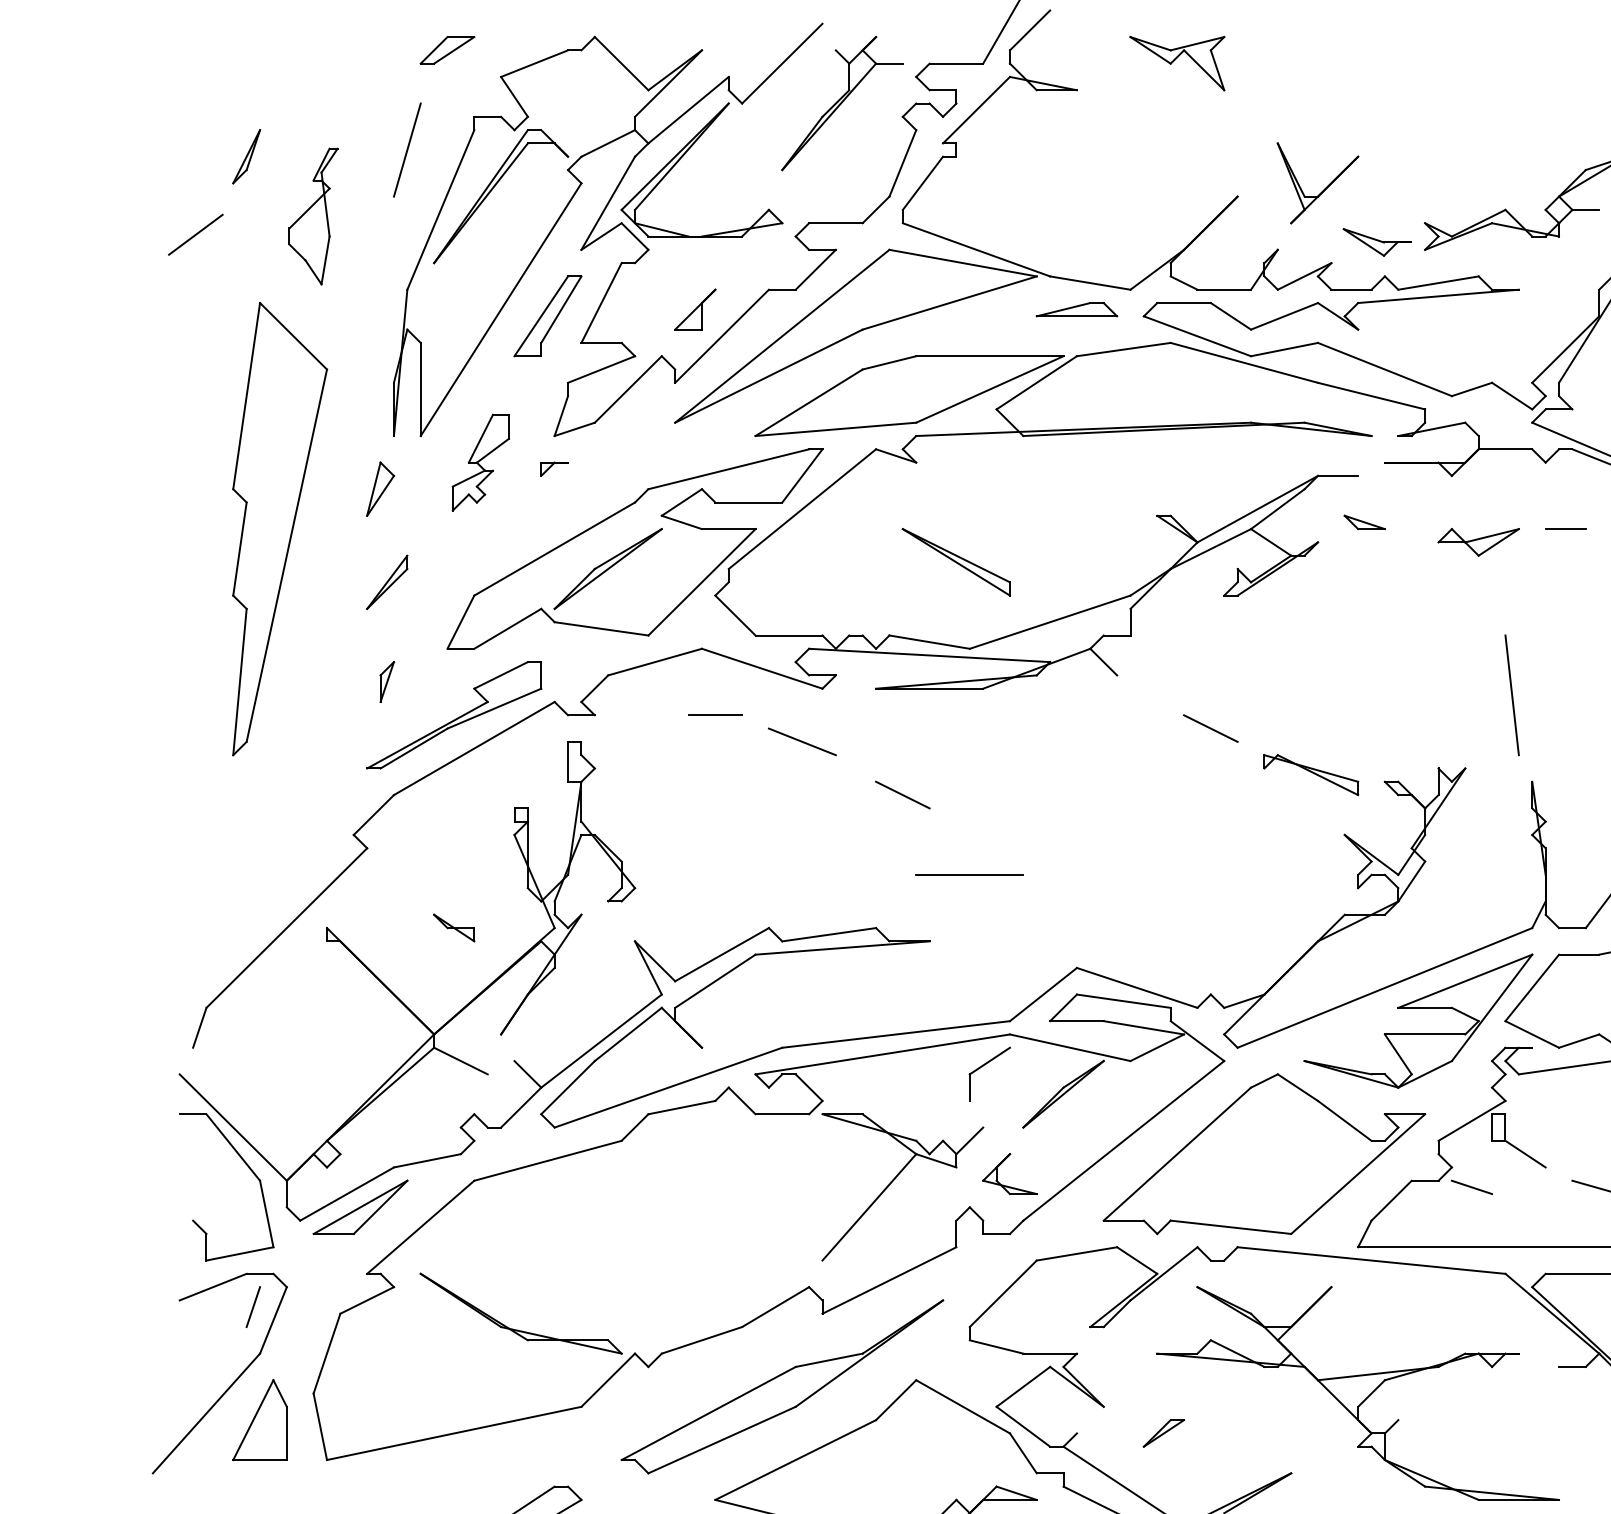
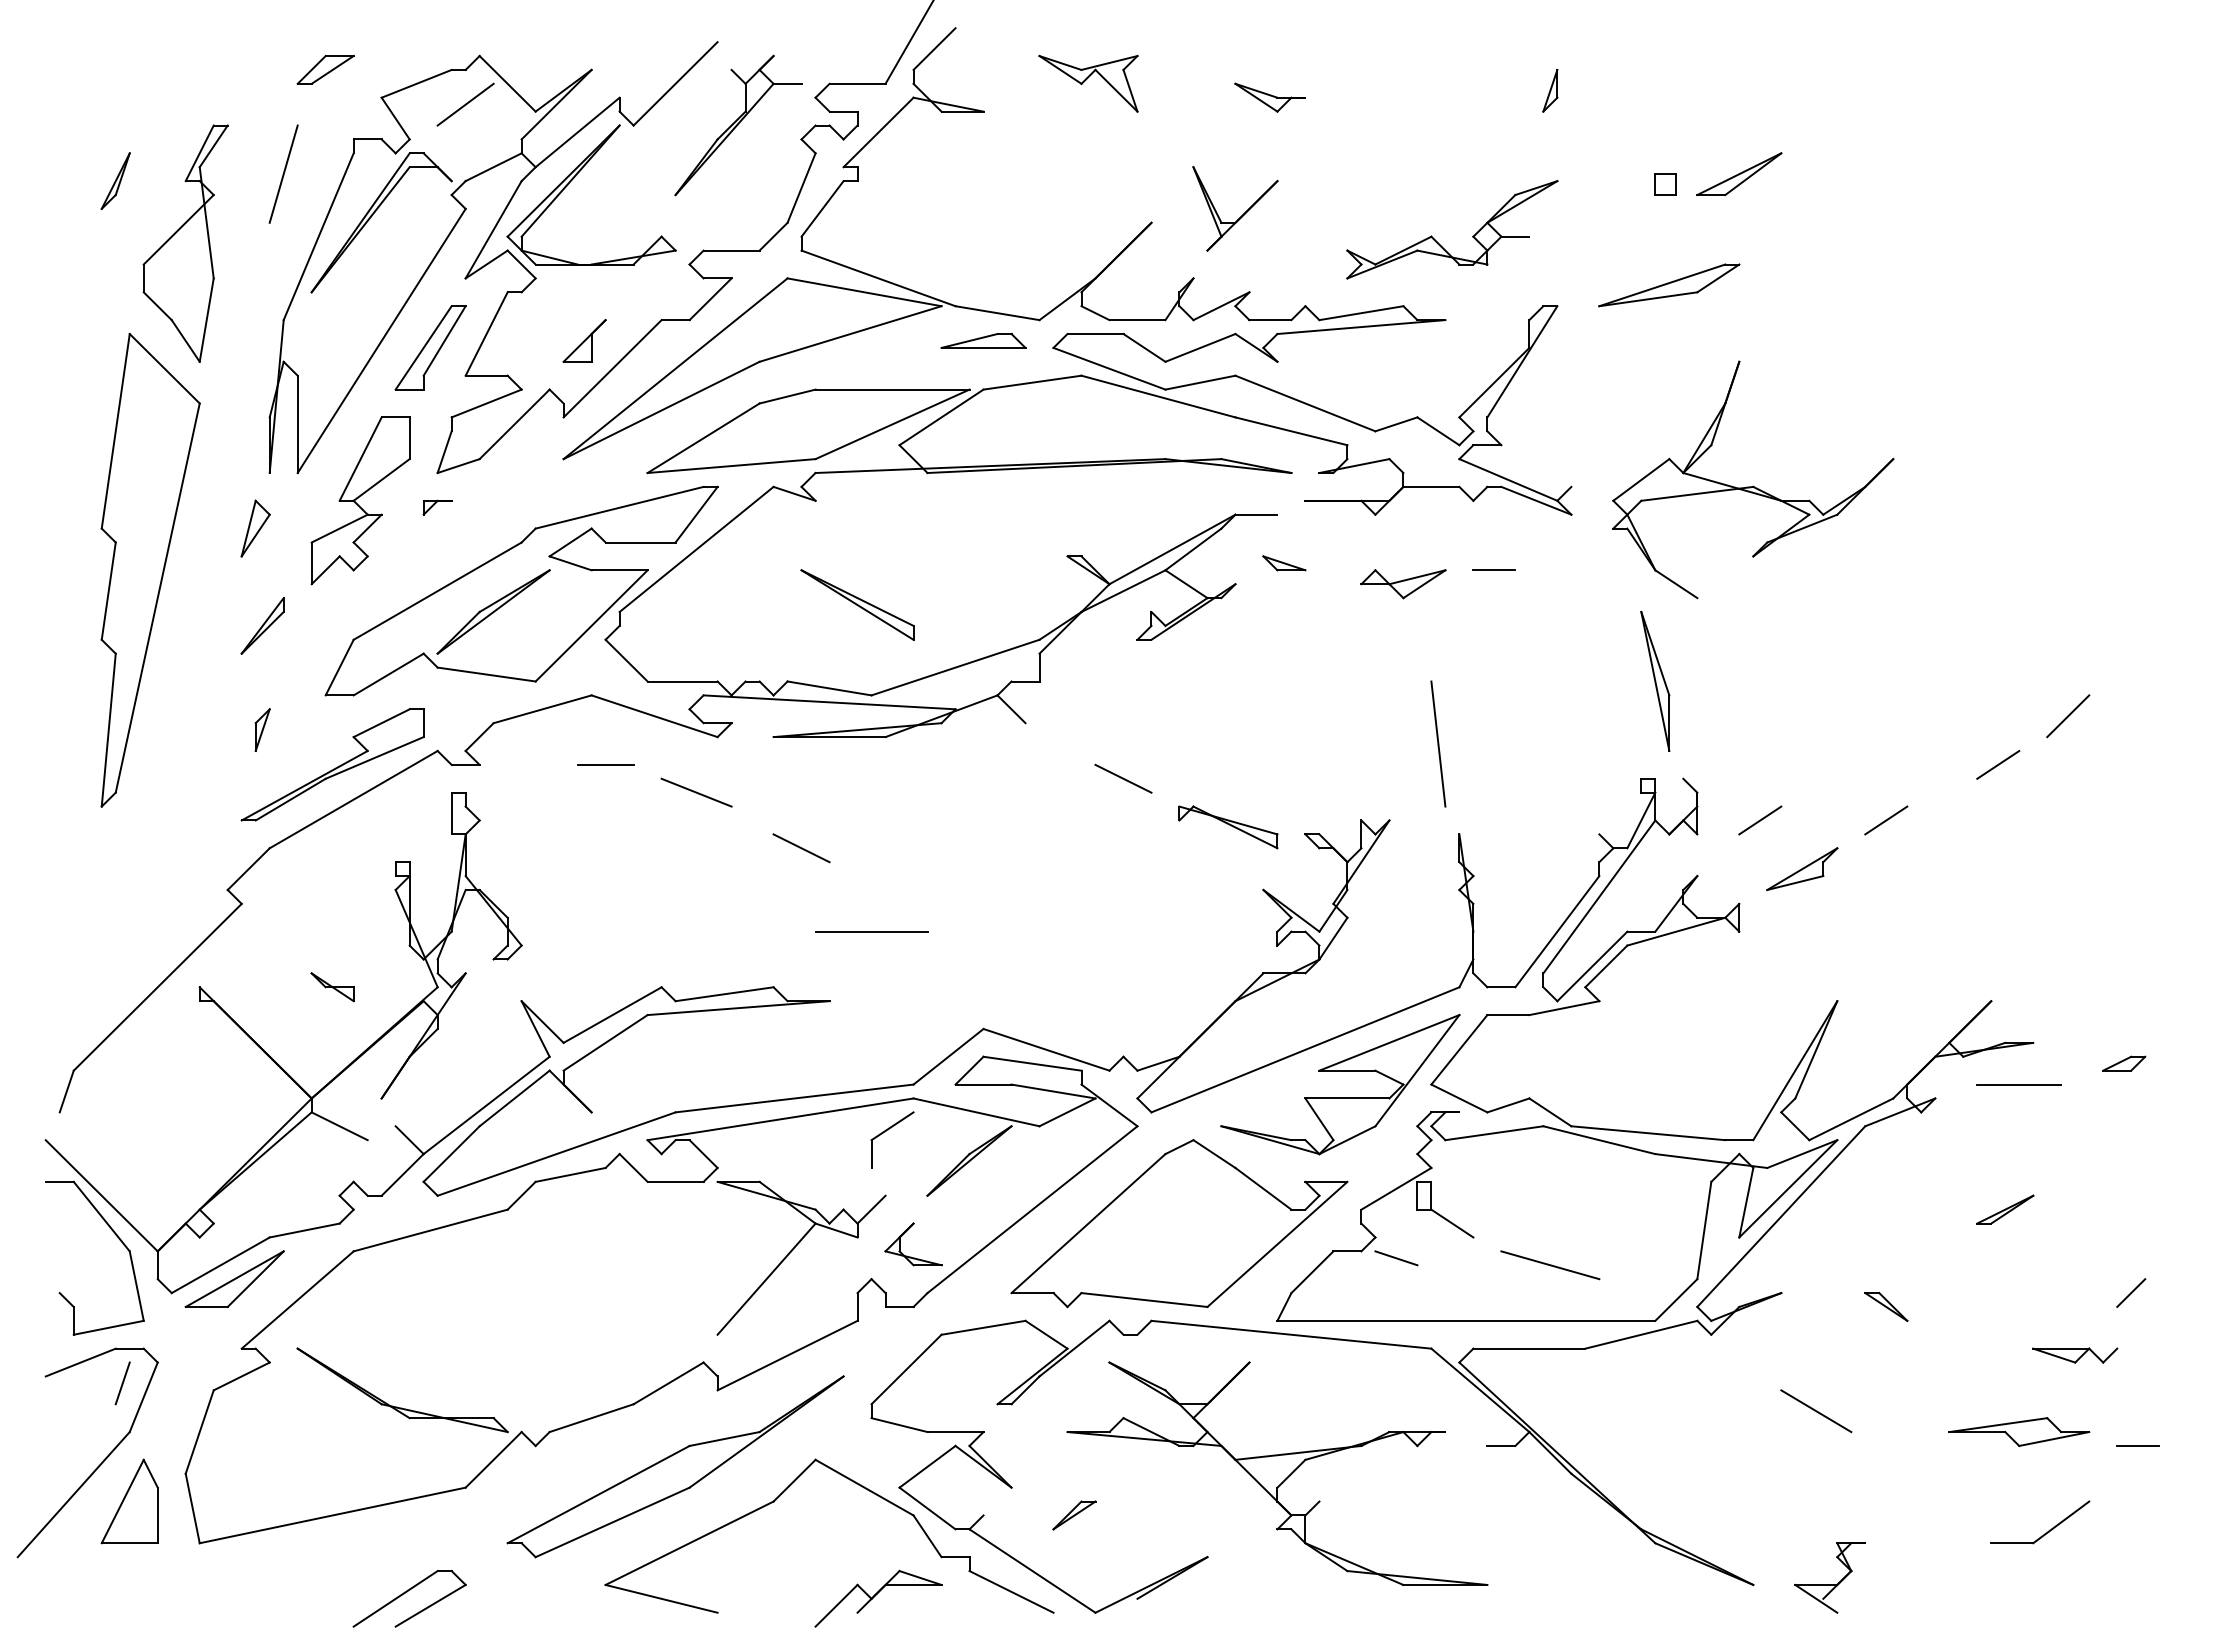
part: (313, 216) -> (185, 243), size x1.67
line: (195, 234) -> (465, 104), moved
part: (1376, 242) -> (1269, 97), moved
part: (480, 462) -> (360, 500), size x1.67

